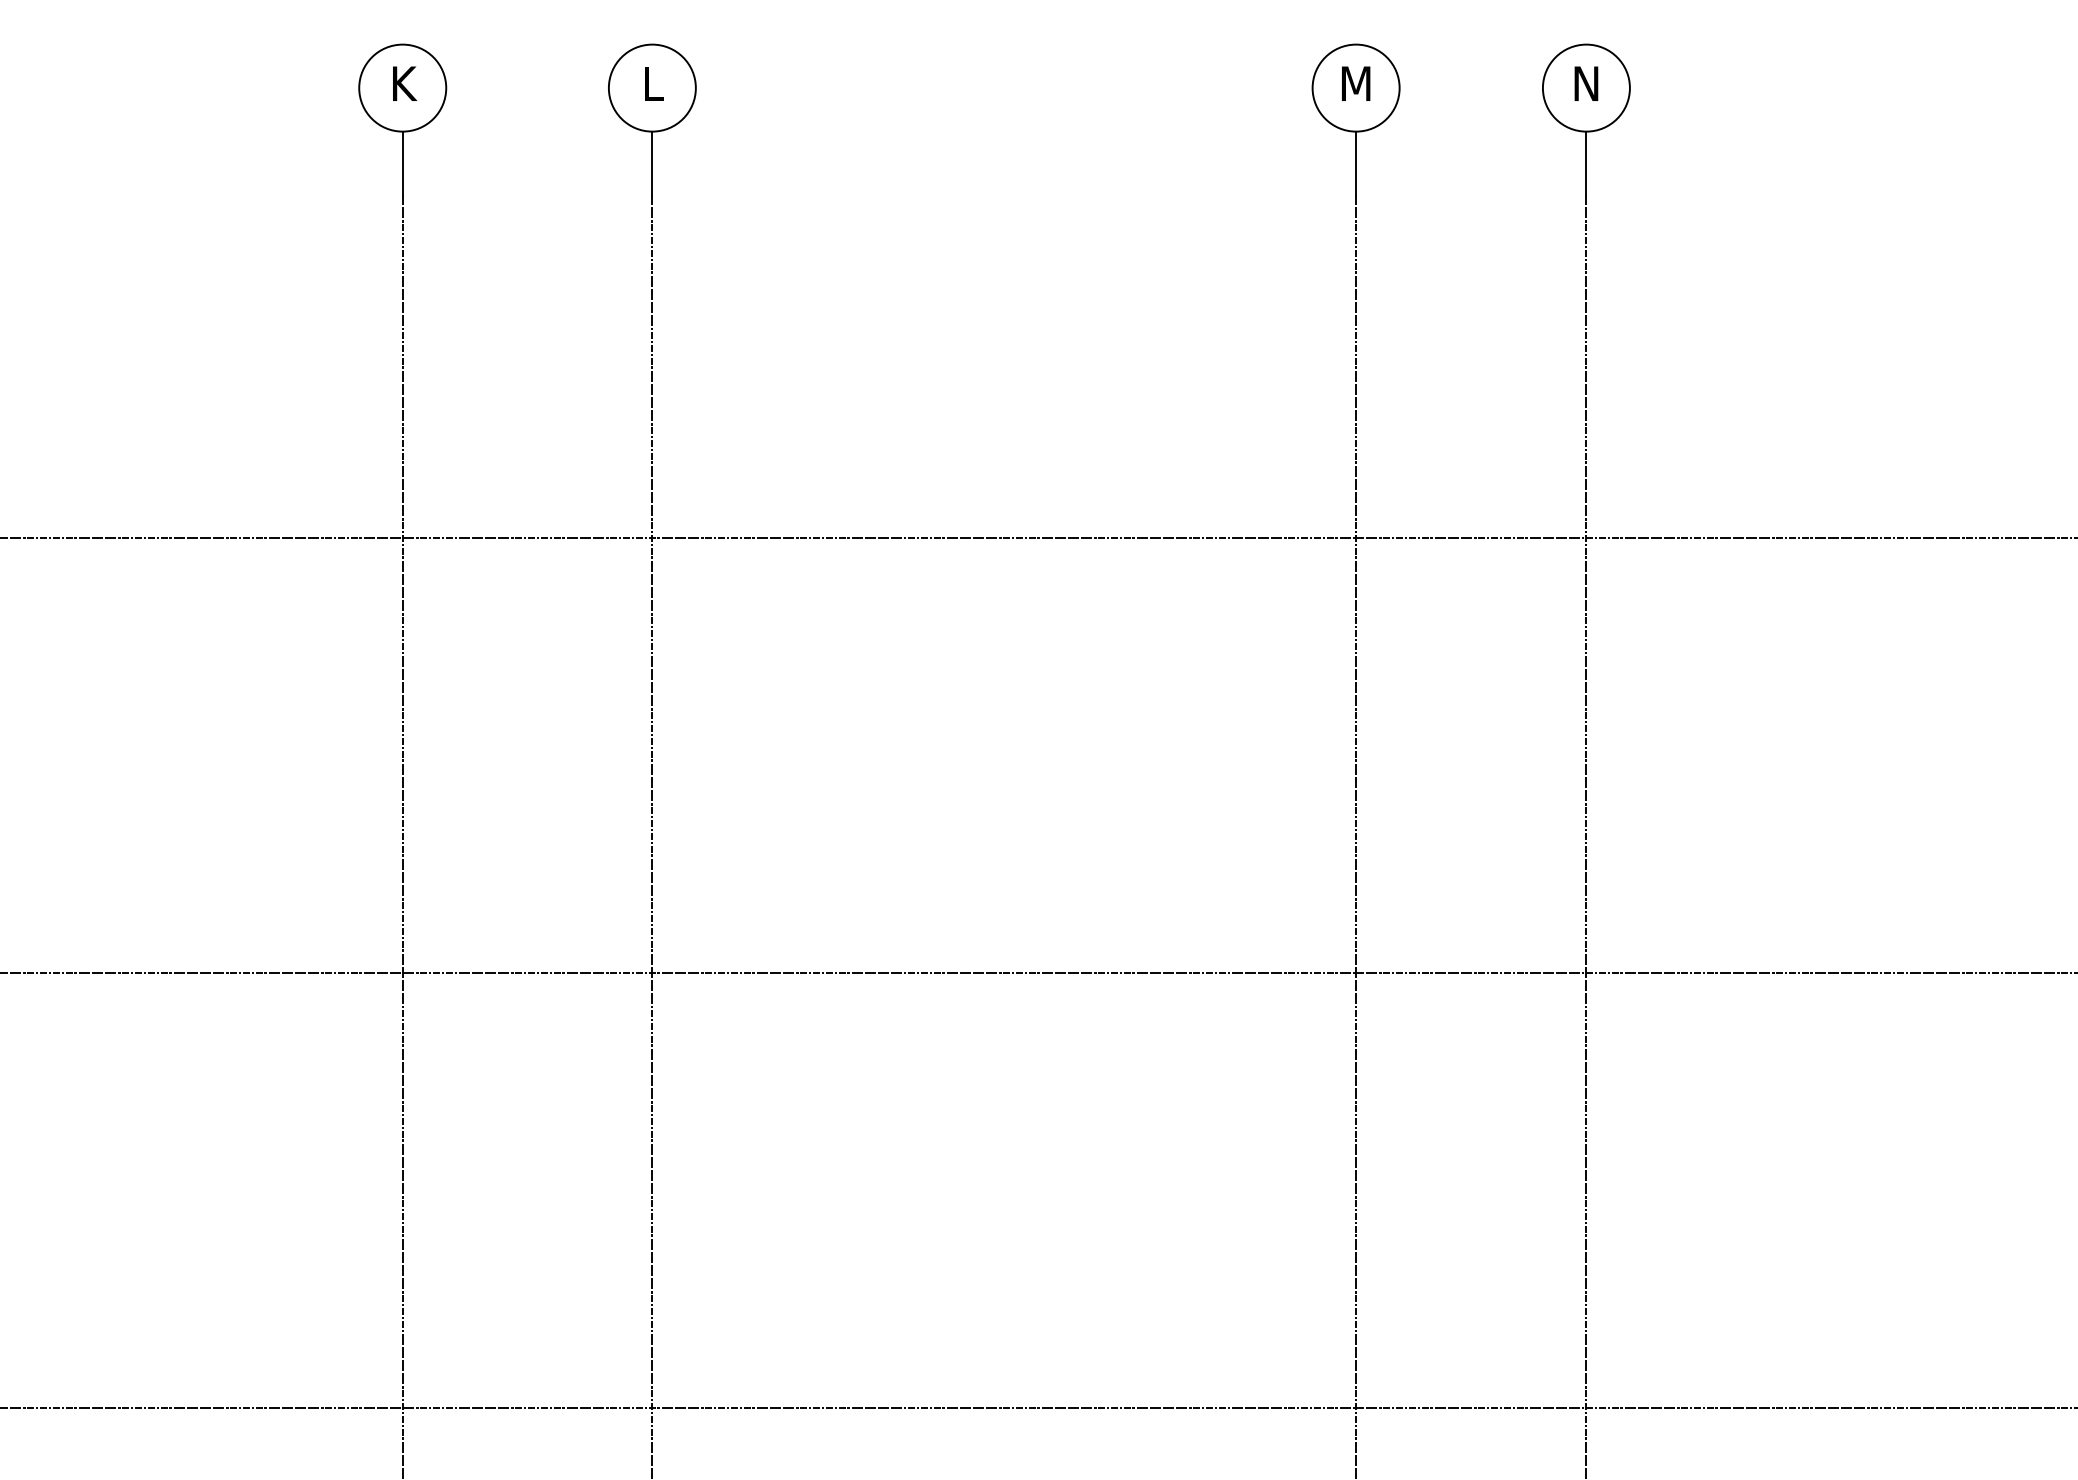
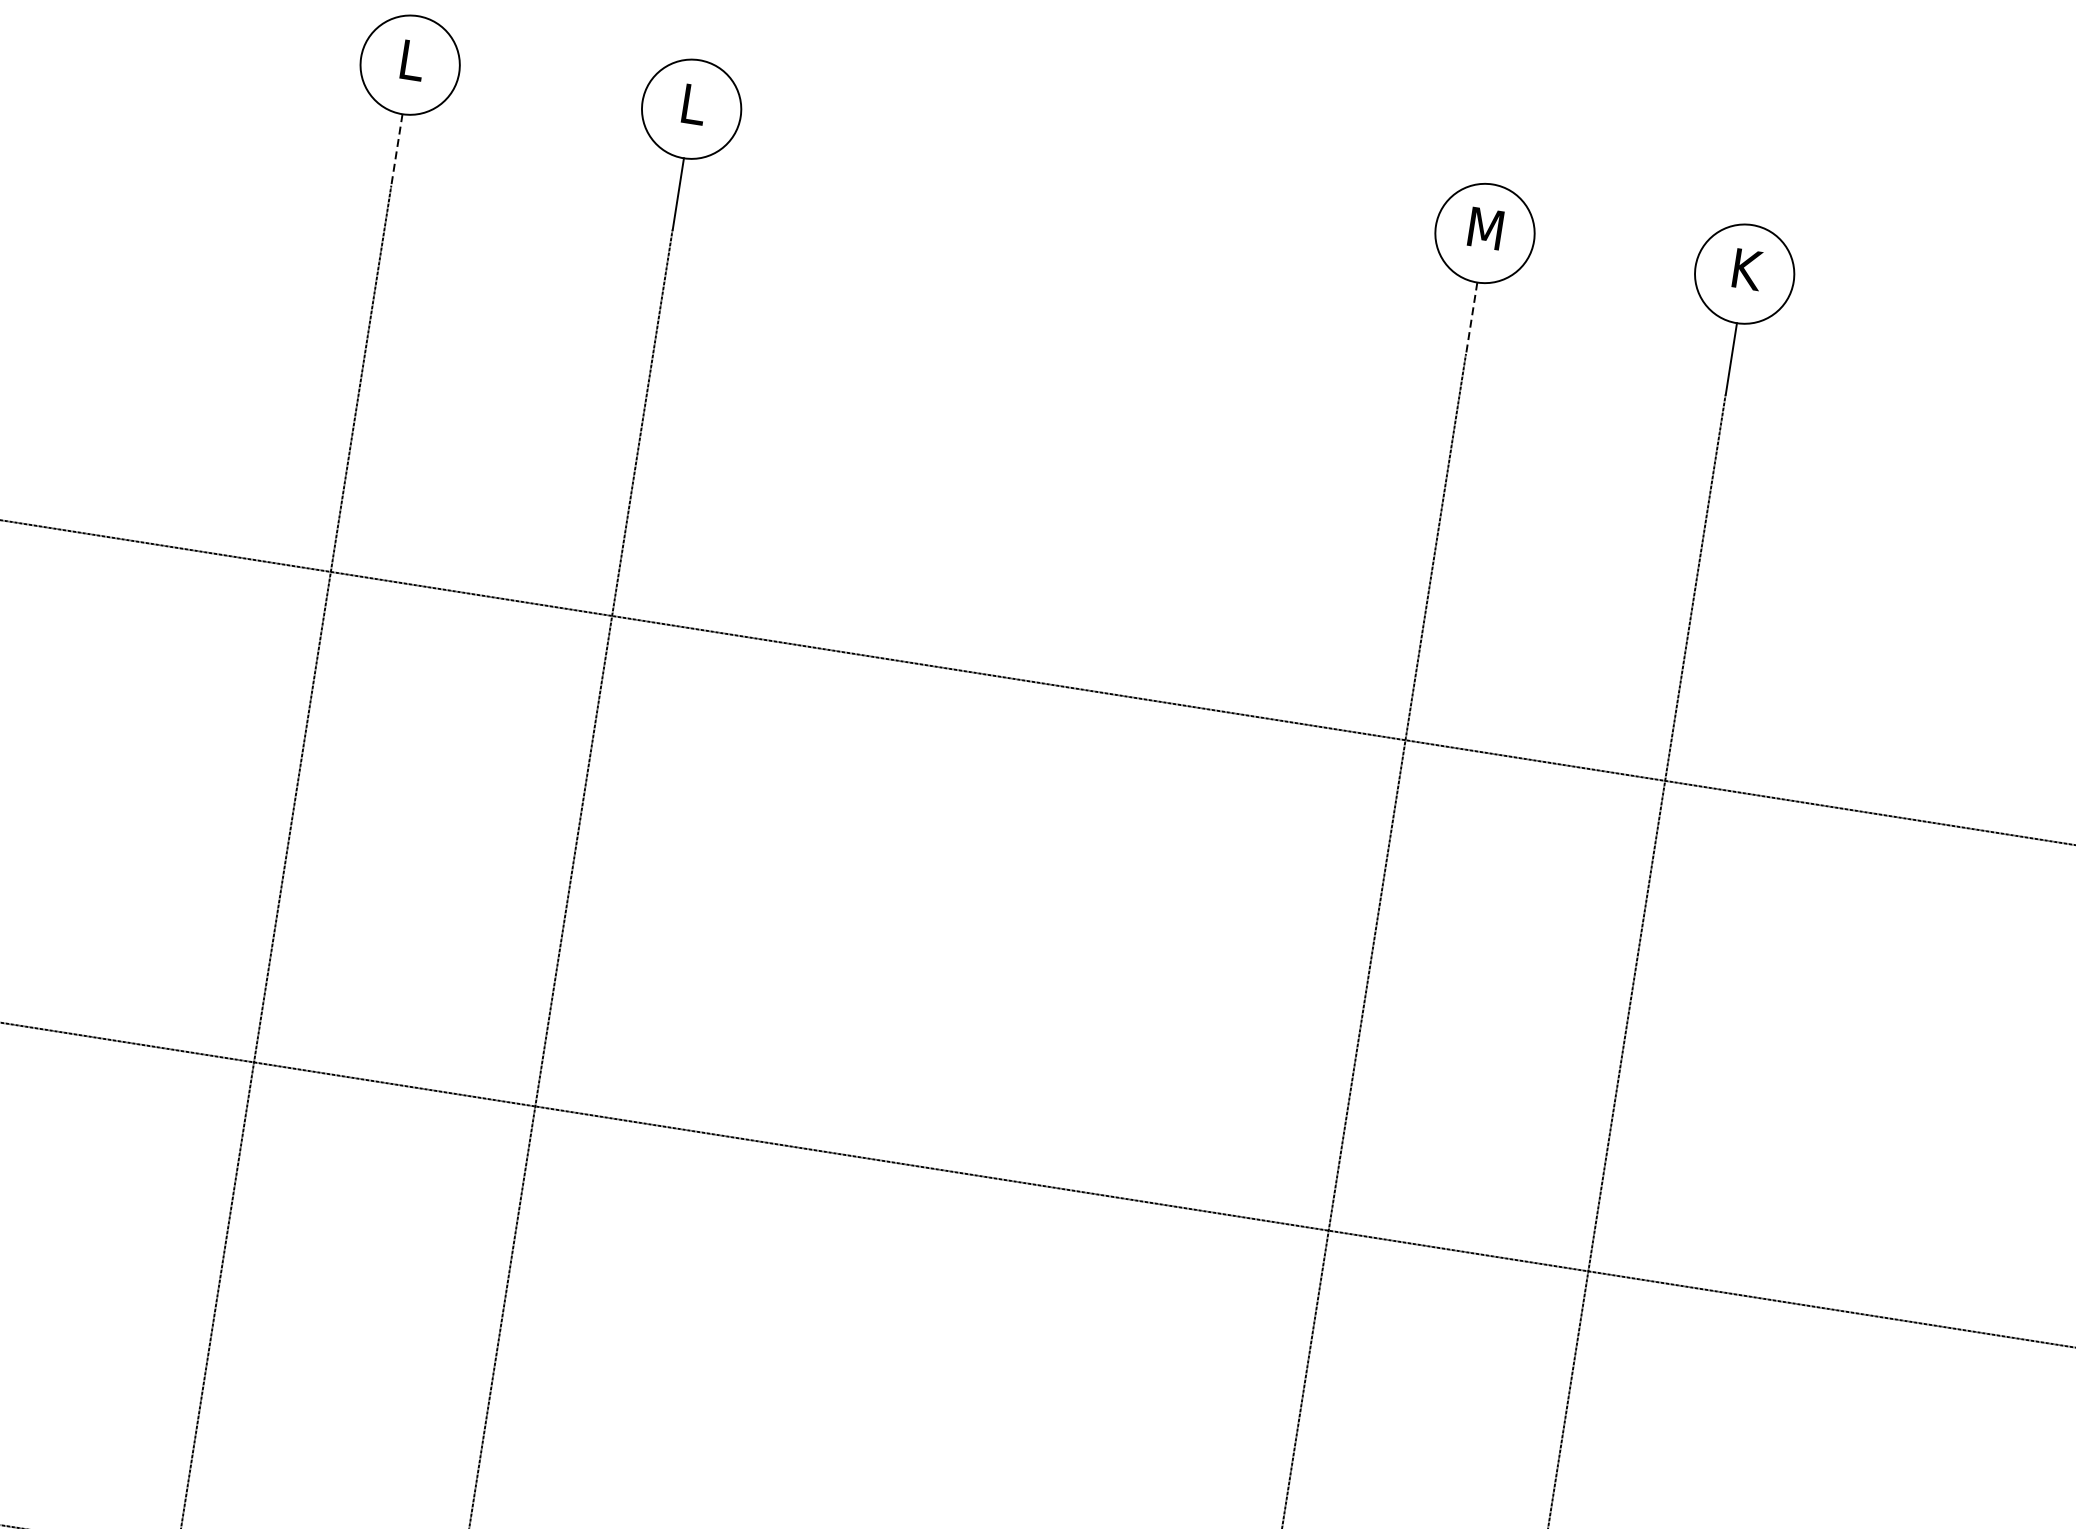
text: (405, 83) -> (414, 60), K -> L
text: (1587, 83) -> (1746, 269), N -> K
line: (402, 163) -> (396, 150), solid -> dashed
line: (1356, 163) -> (1472, 318), solid -> dashed

